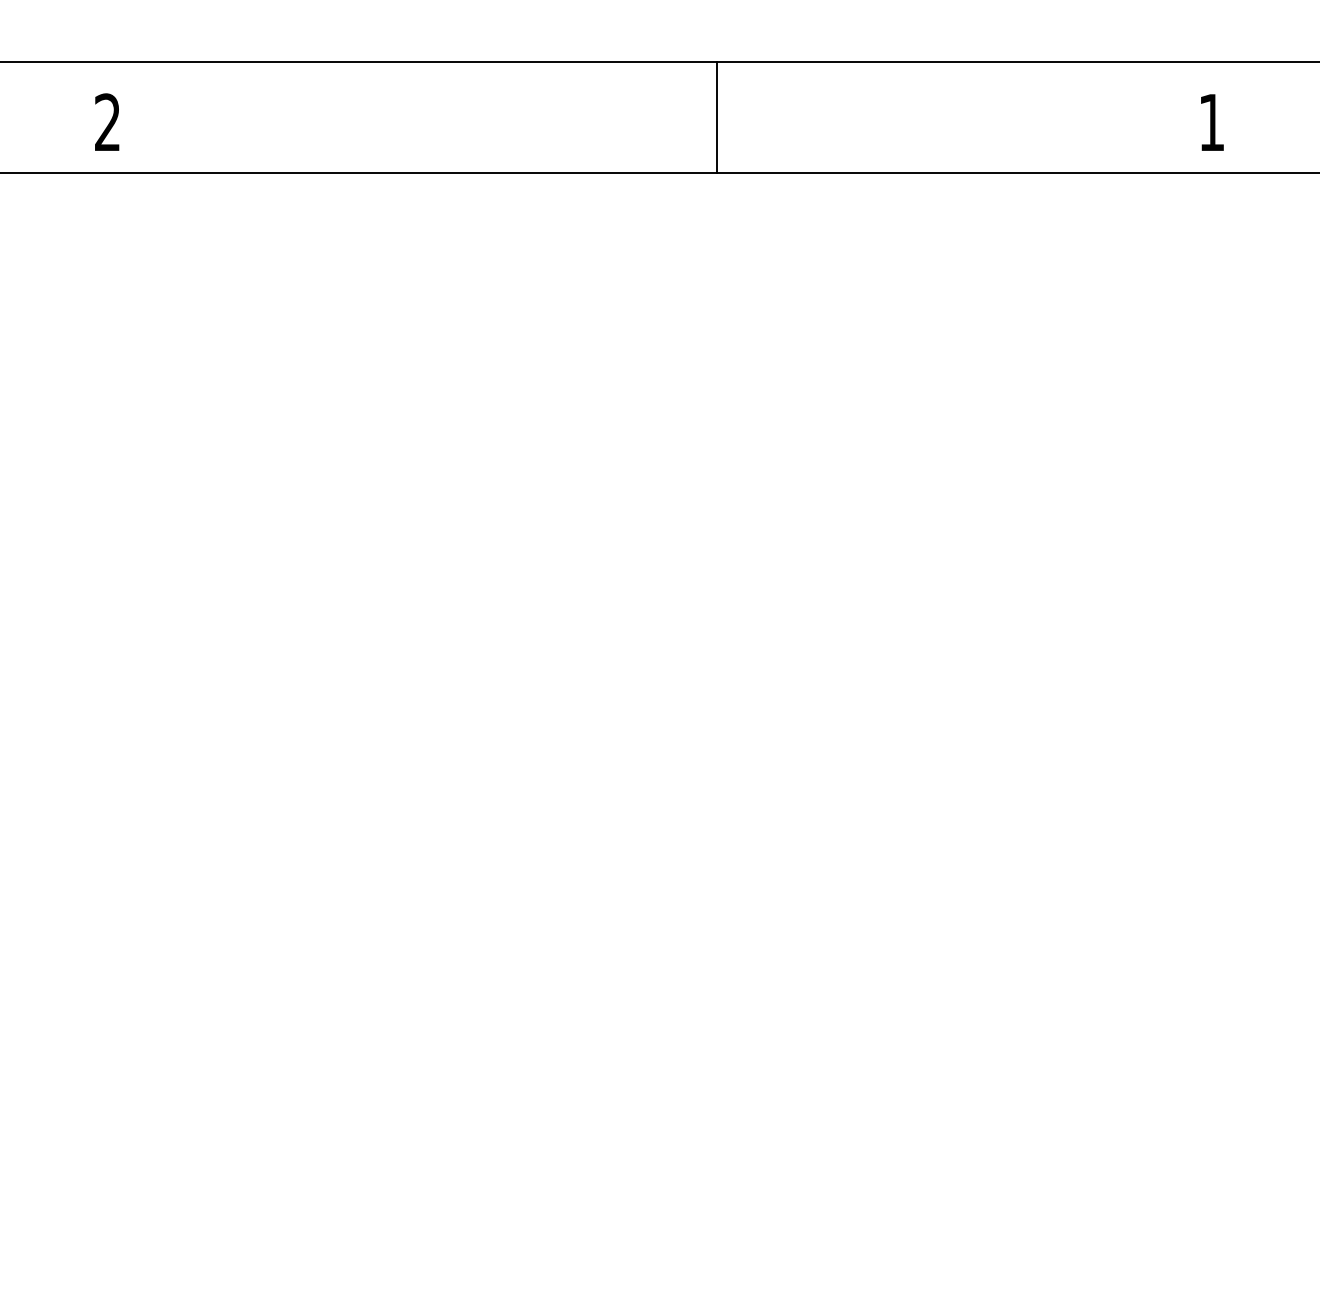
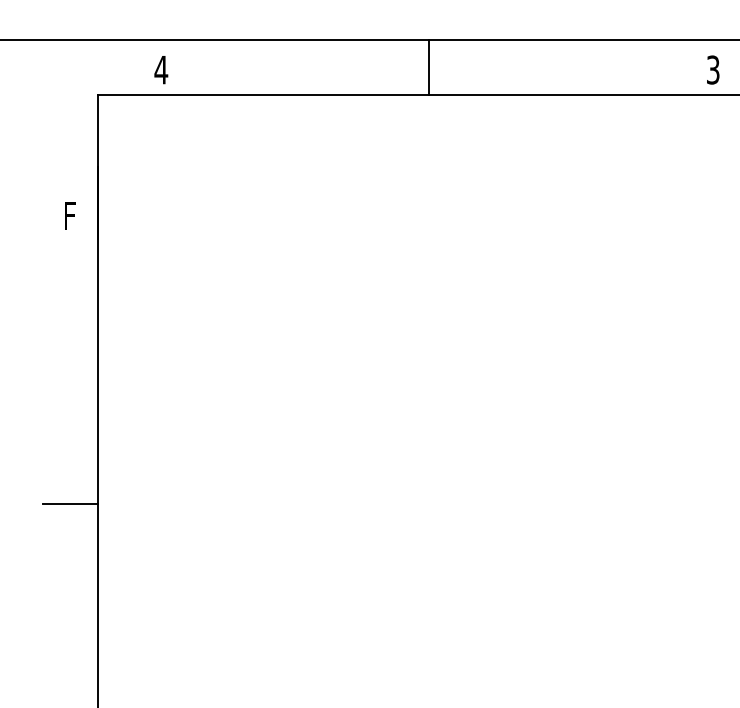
line: (718, 117) -> (429, 67), moved
text: (108, 121) -> (161, 69), 2 -> 4
text: (1212, 121) -> (713, 69), 1 -> 3

